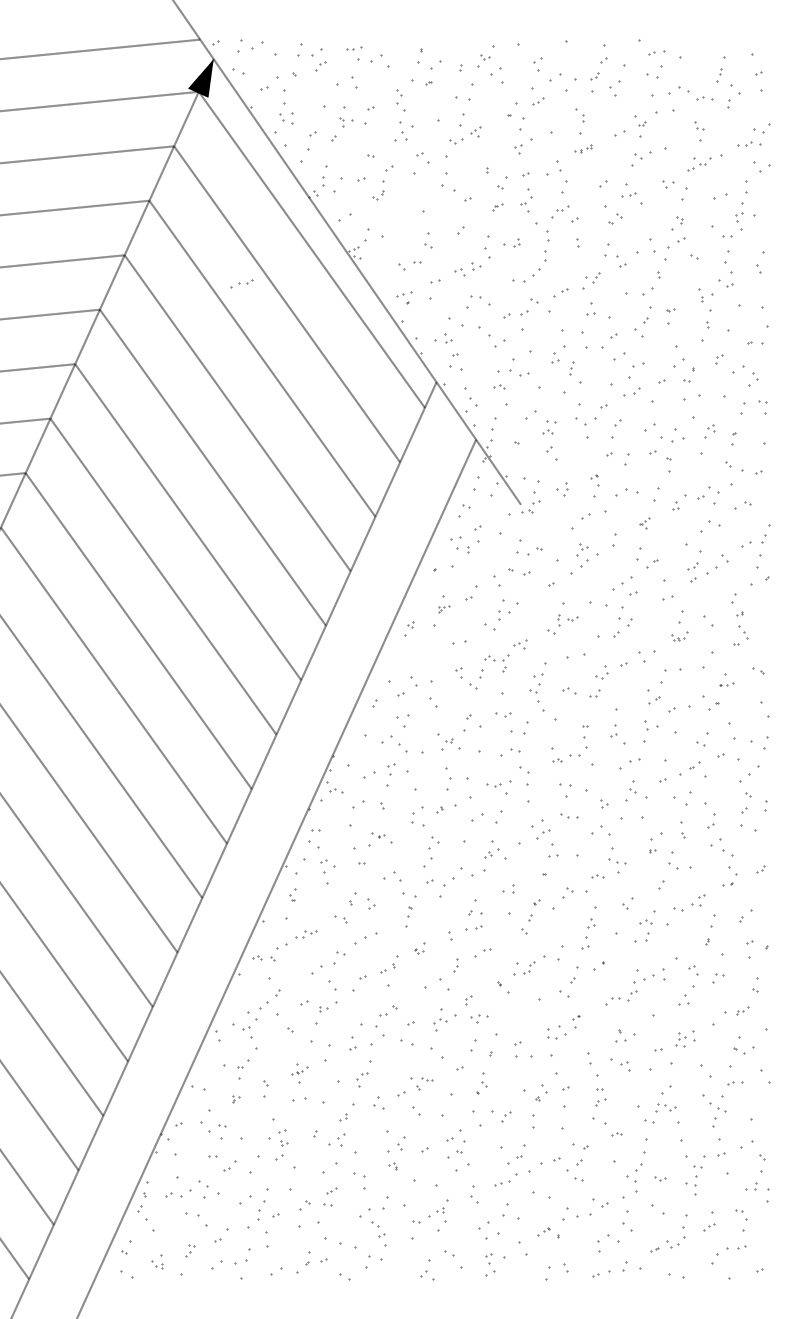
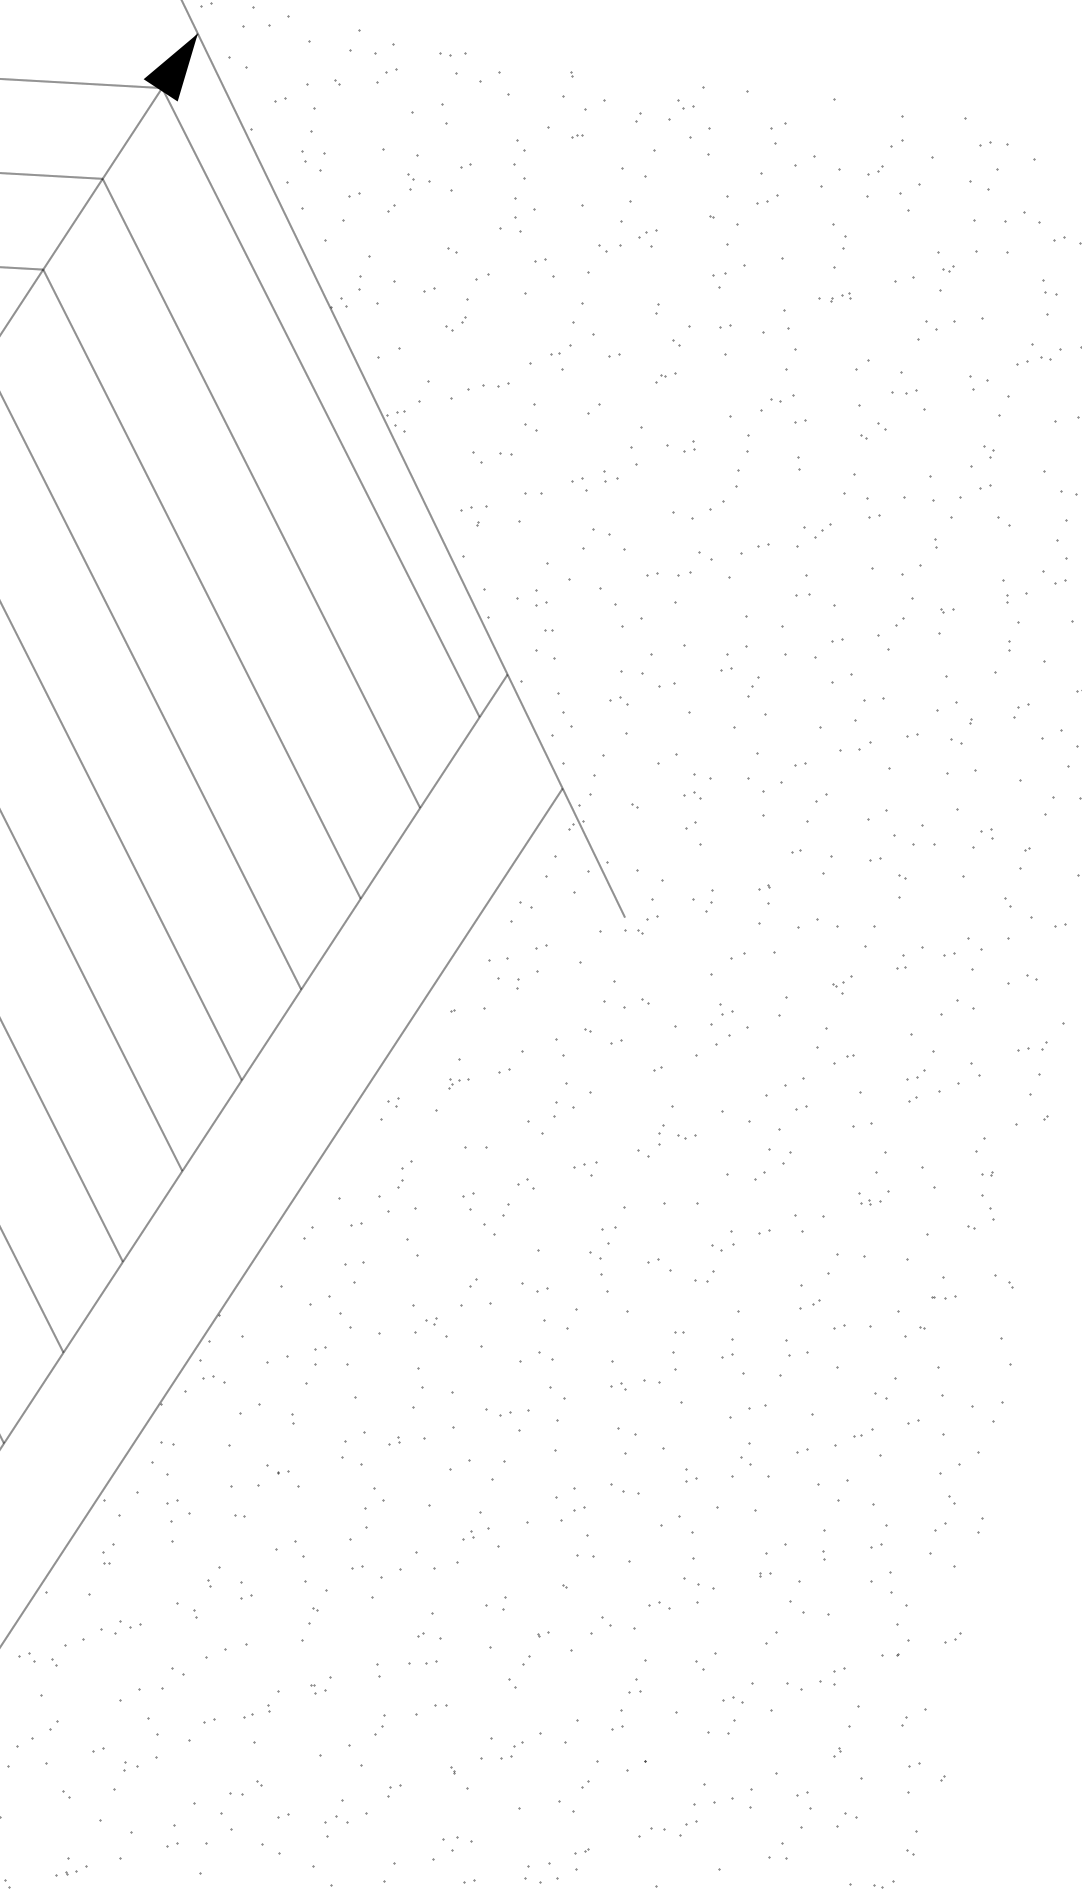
part: (526, 204) -> (560, 356), moved
part: (241, 283) -> (488, 385), moved
part: (754, 540) -> (1033, 1046), size x0.62
part: (505, 663) -> (404, 1174), moved
part: (479, 1018) -> (456, 1843), moved

